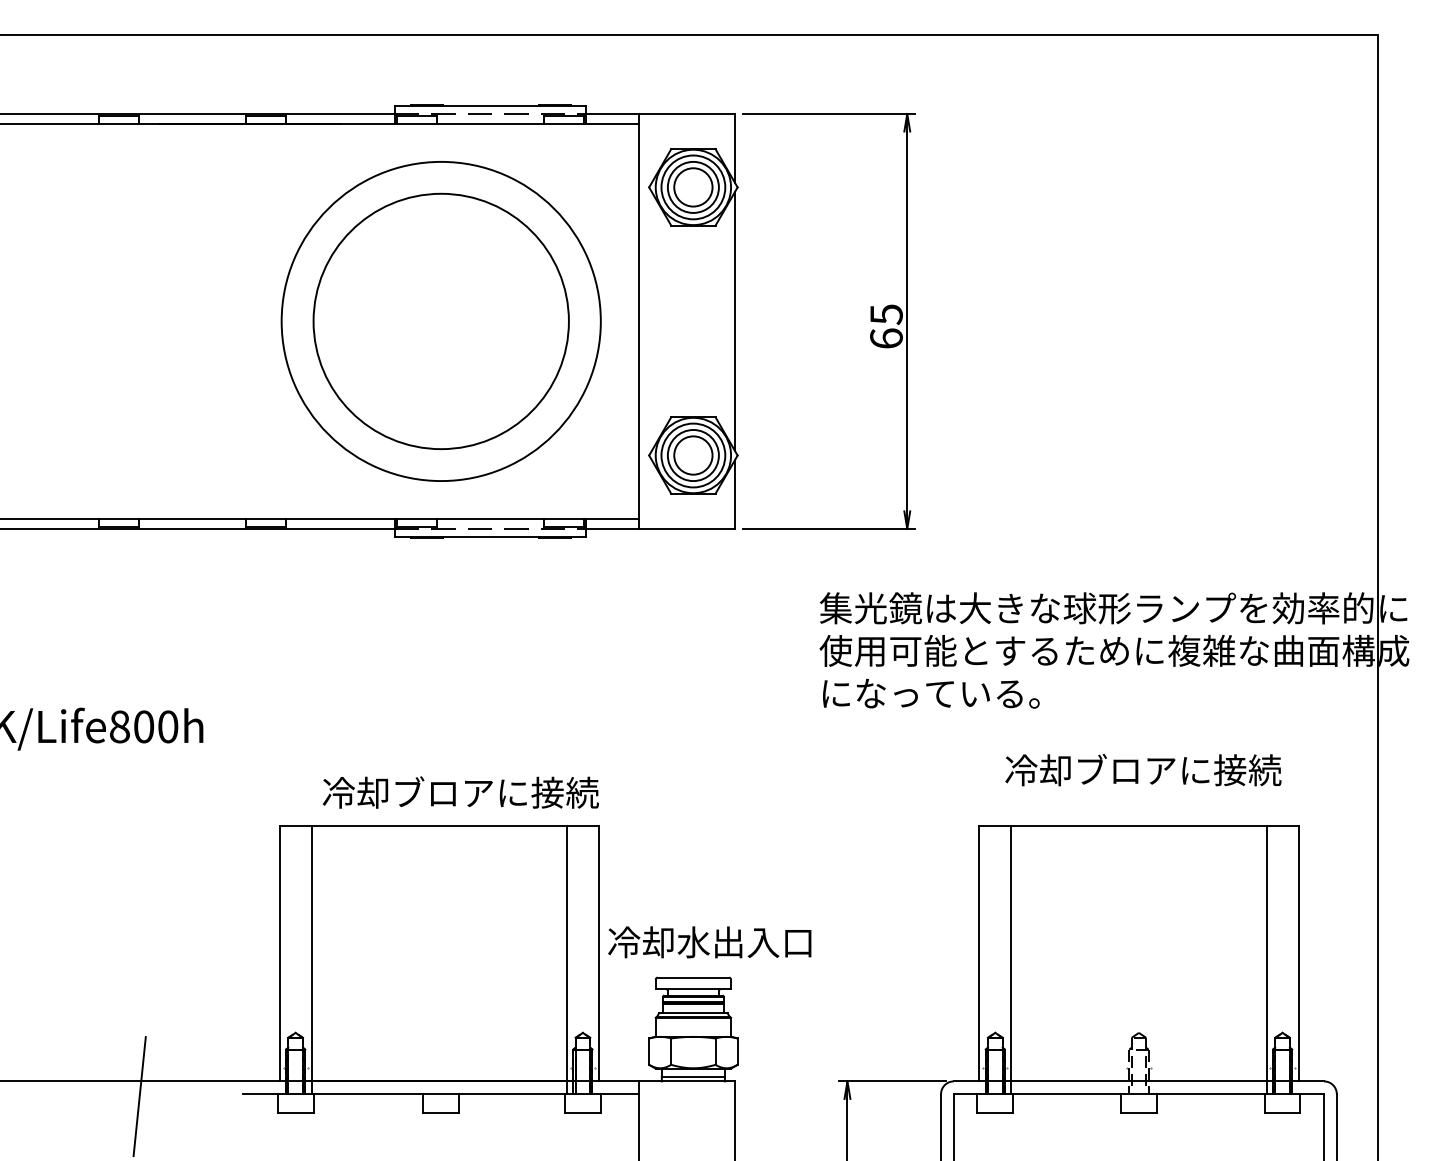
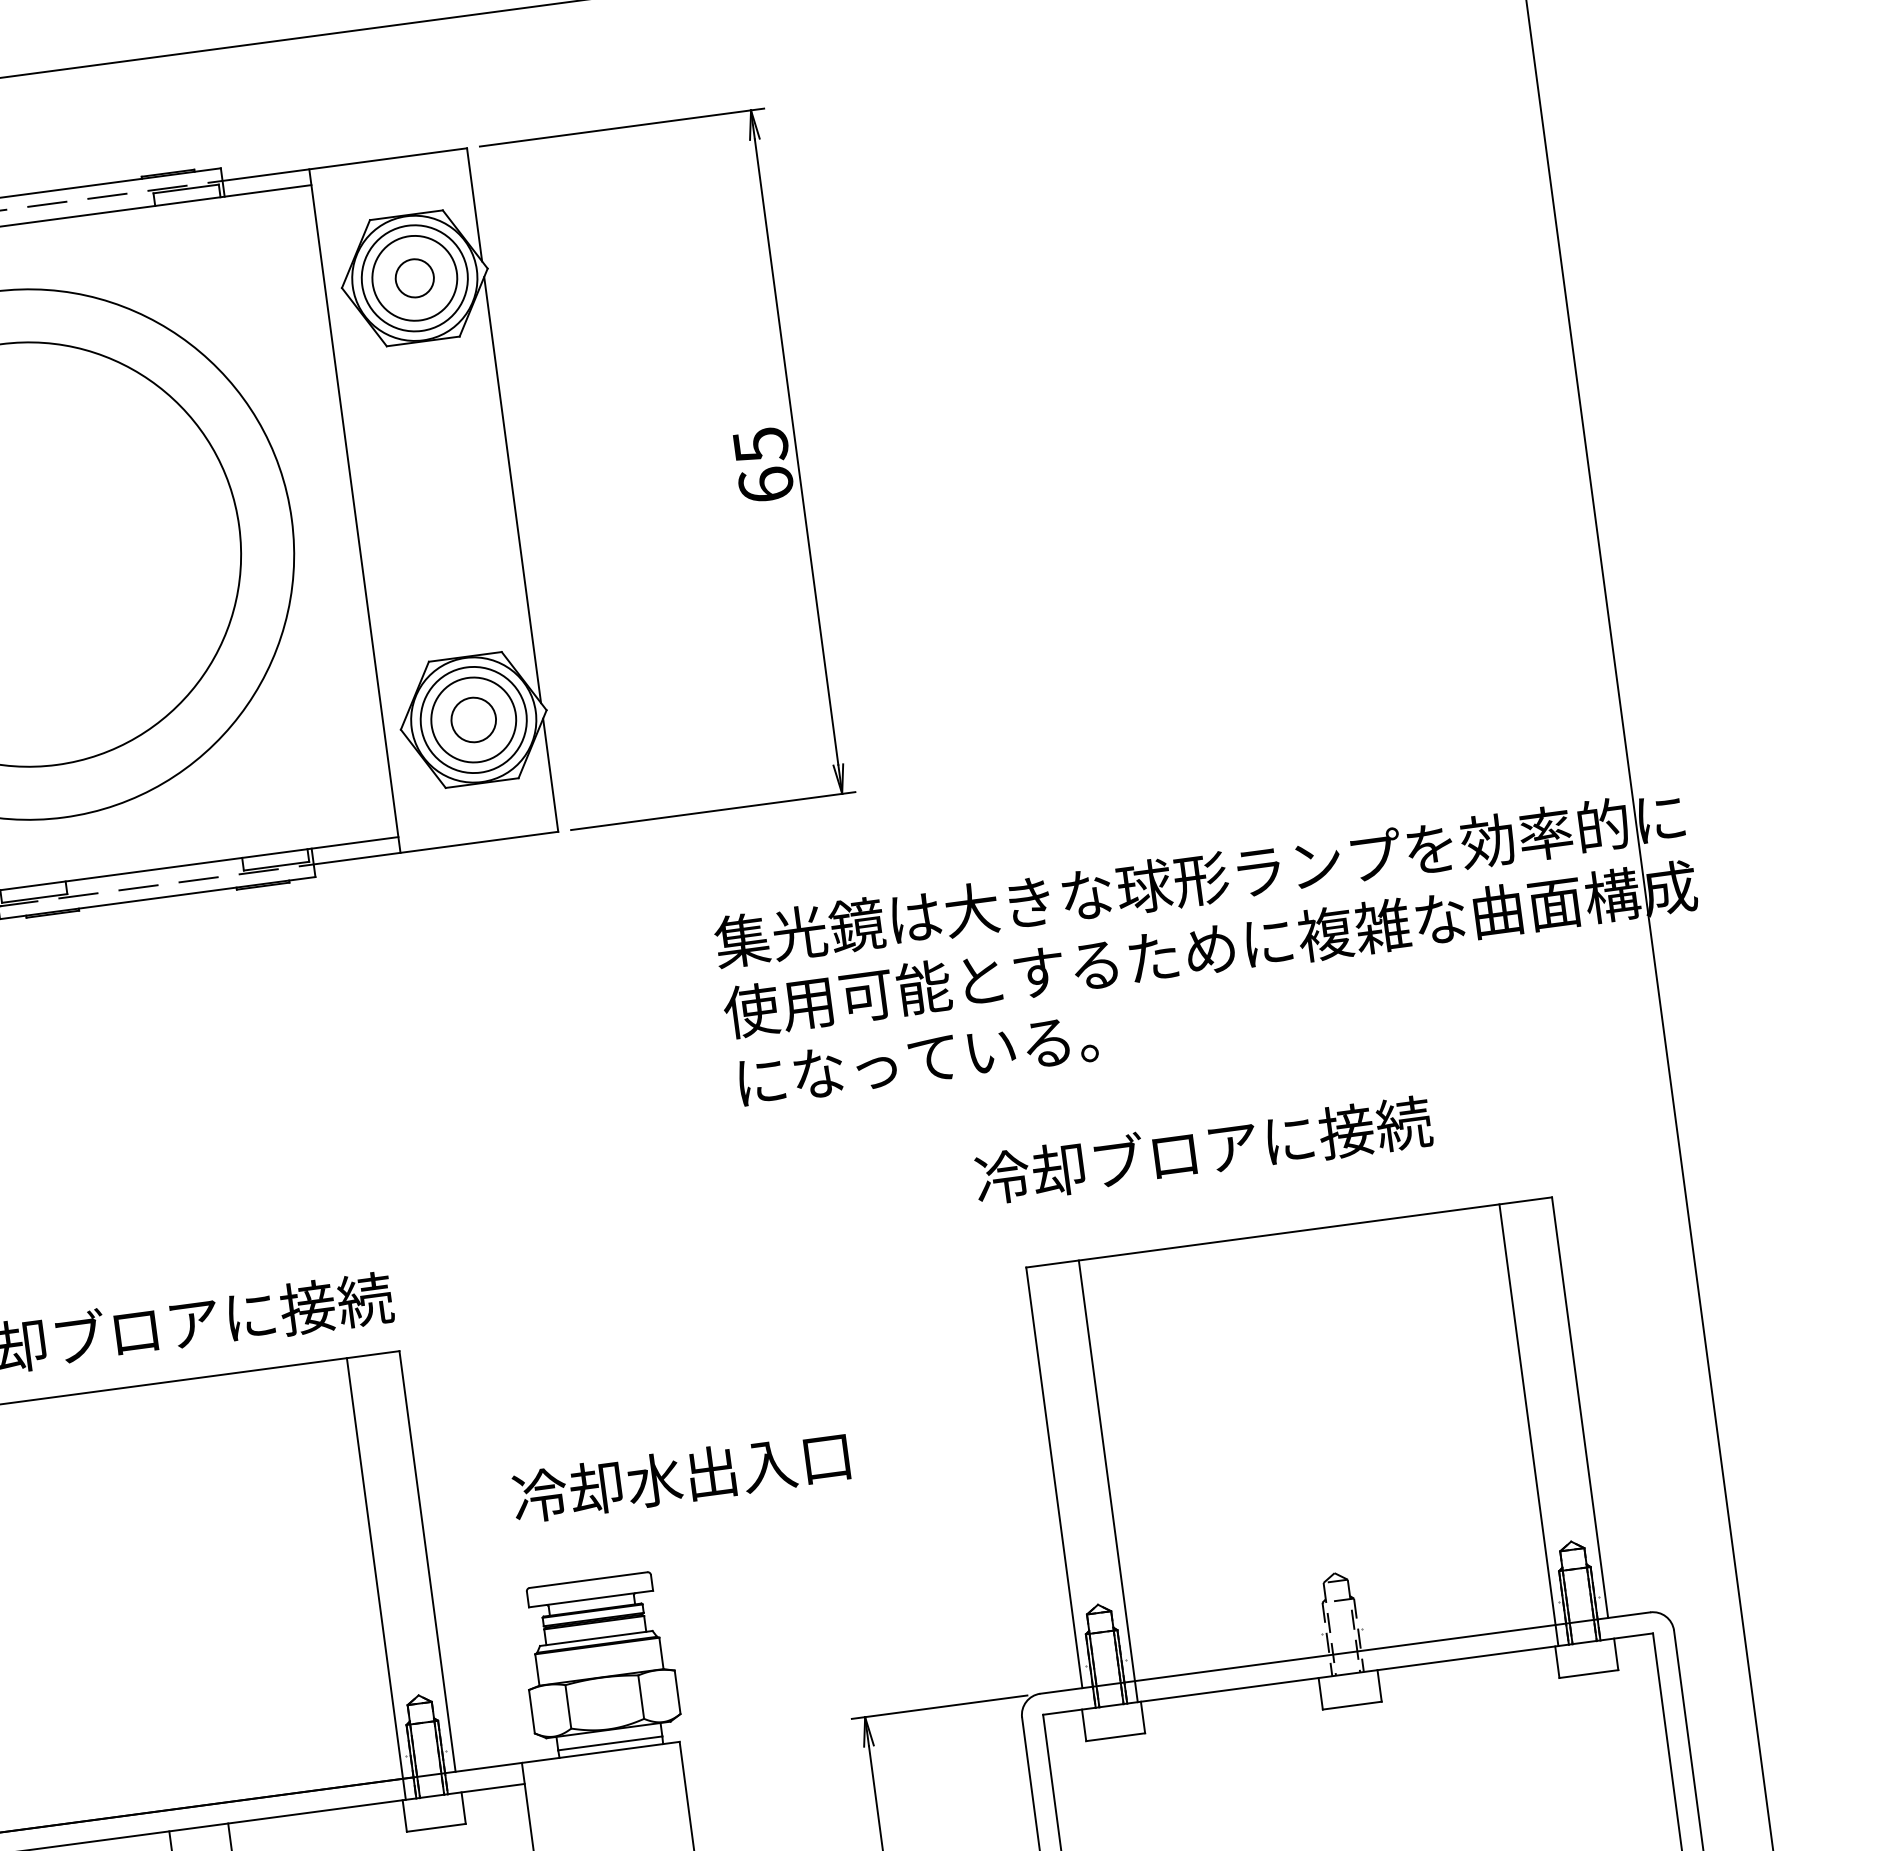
circle: (693, 187) -> (415, 278), size x0.6
circle: (693, 455) -> (473, 719), size x0.7
text: (1143, 770) -> (1203, 1150), moved
text: (709, 942) -> (680, 1477), moved

